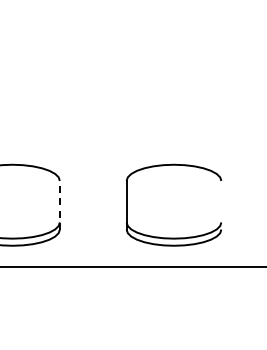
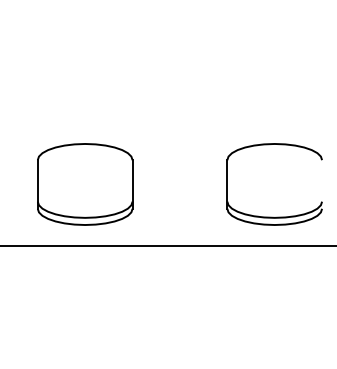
line: (59, 205) -> (132, 184), dashed -> solid
part: (172, 237) -> (273, 216), moved

